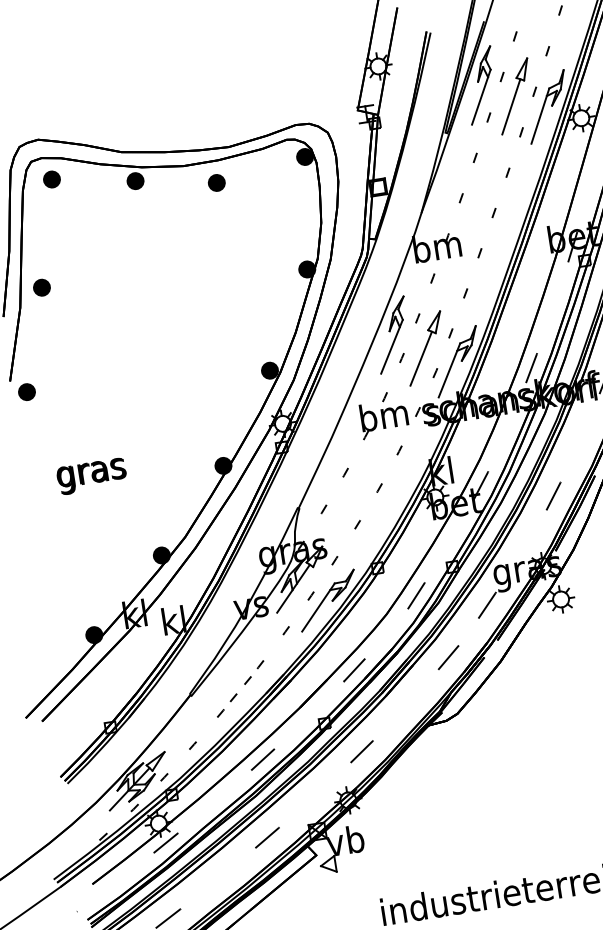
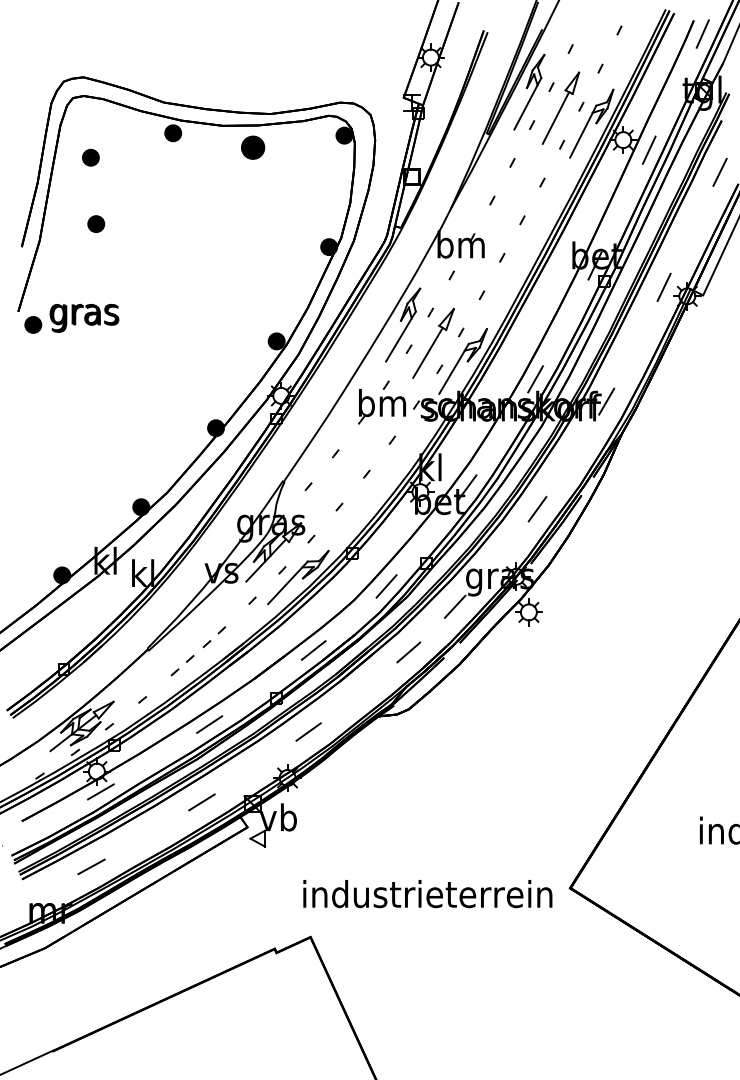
part: (51, 179) -> (90, 157), moved
part: (217, 182) -> (253, 147), size x1.4
part: (42, 287) -> (96, 223), moved
text: (92, 476) -> (84, 318), moved

